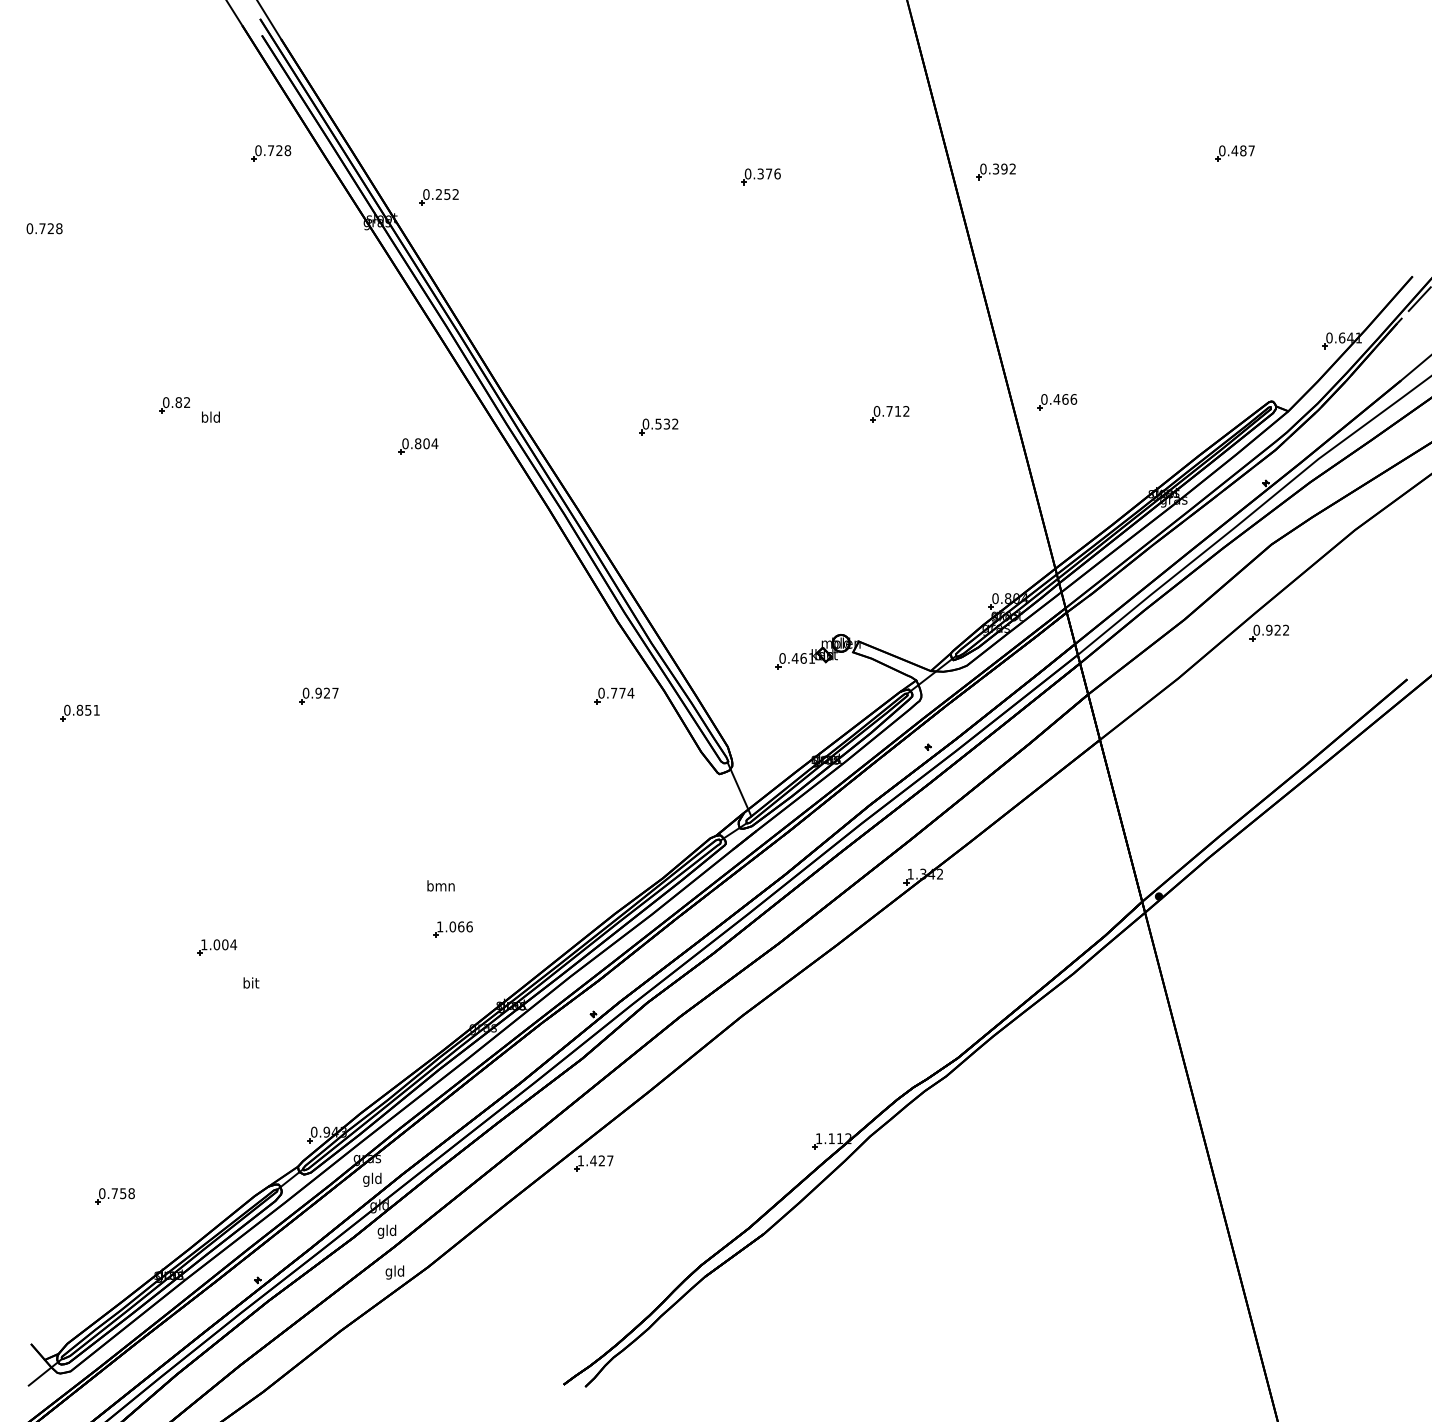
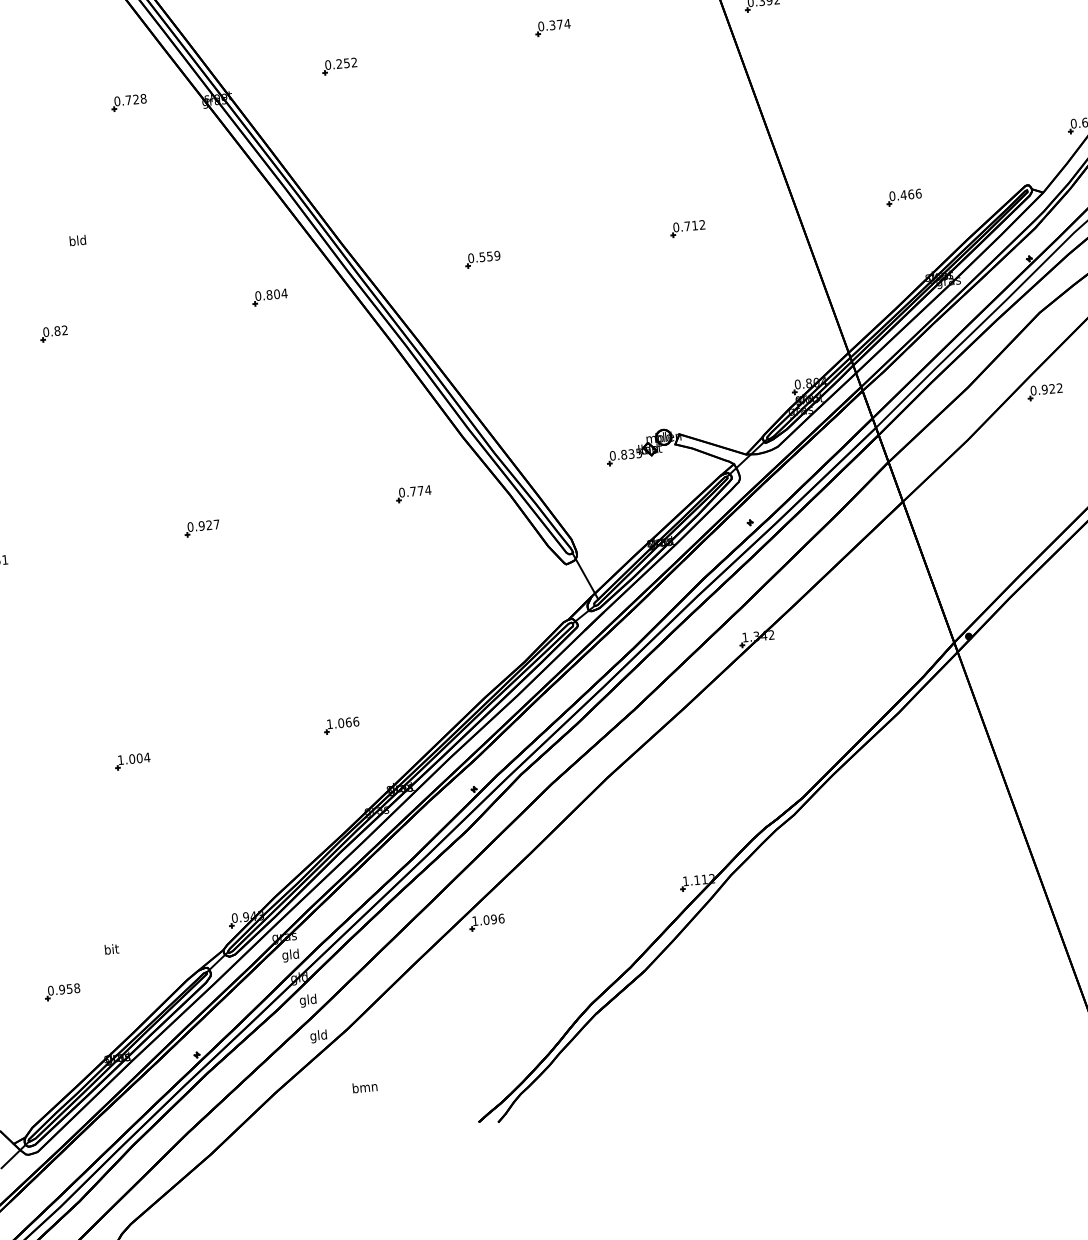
part: (271, 153) -> (129, 102), moved
text: (777, 173) -> (567, 23), 0.376 -> 0.374
part: (438, 197) -> (339, 66), moved
part: (1057, 402) -> (904, 197), moved
part: (174, 405) -> (53, 334), moved
text: (210, 416) -> (77, 239), moved
text: (671, 423) -> (493, 255), 0.532 -> 0.559
text: (803, 658) -> (631, 454), 0.461 -> 0.835
part: (614, 695) -> (413, 493), moved
text: (440, 885) -> (364, 1087), moved
text: (251, 982) -> (111, 948), moved
text: (601, 1160) -> (493, 919), 1.427 -> 1.096
text: (114, 1193) -> (61, 989), 0.758 -> 0.958

